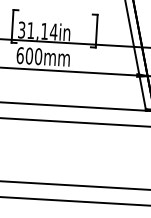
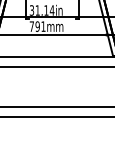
text: (29, 55) -> (37, 26), 600mm -> 791mm

